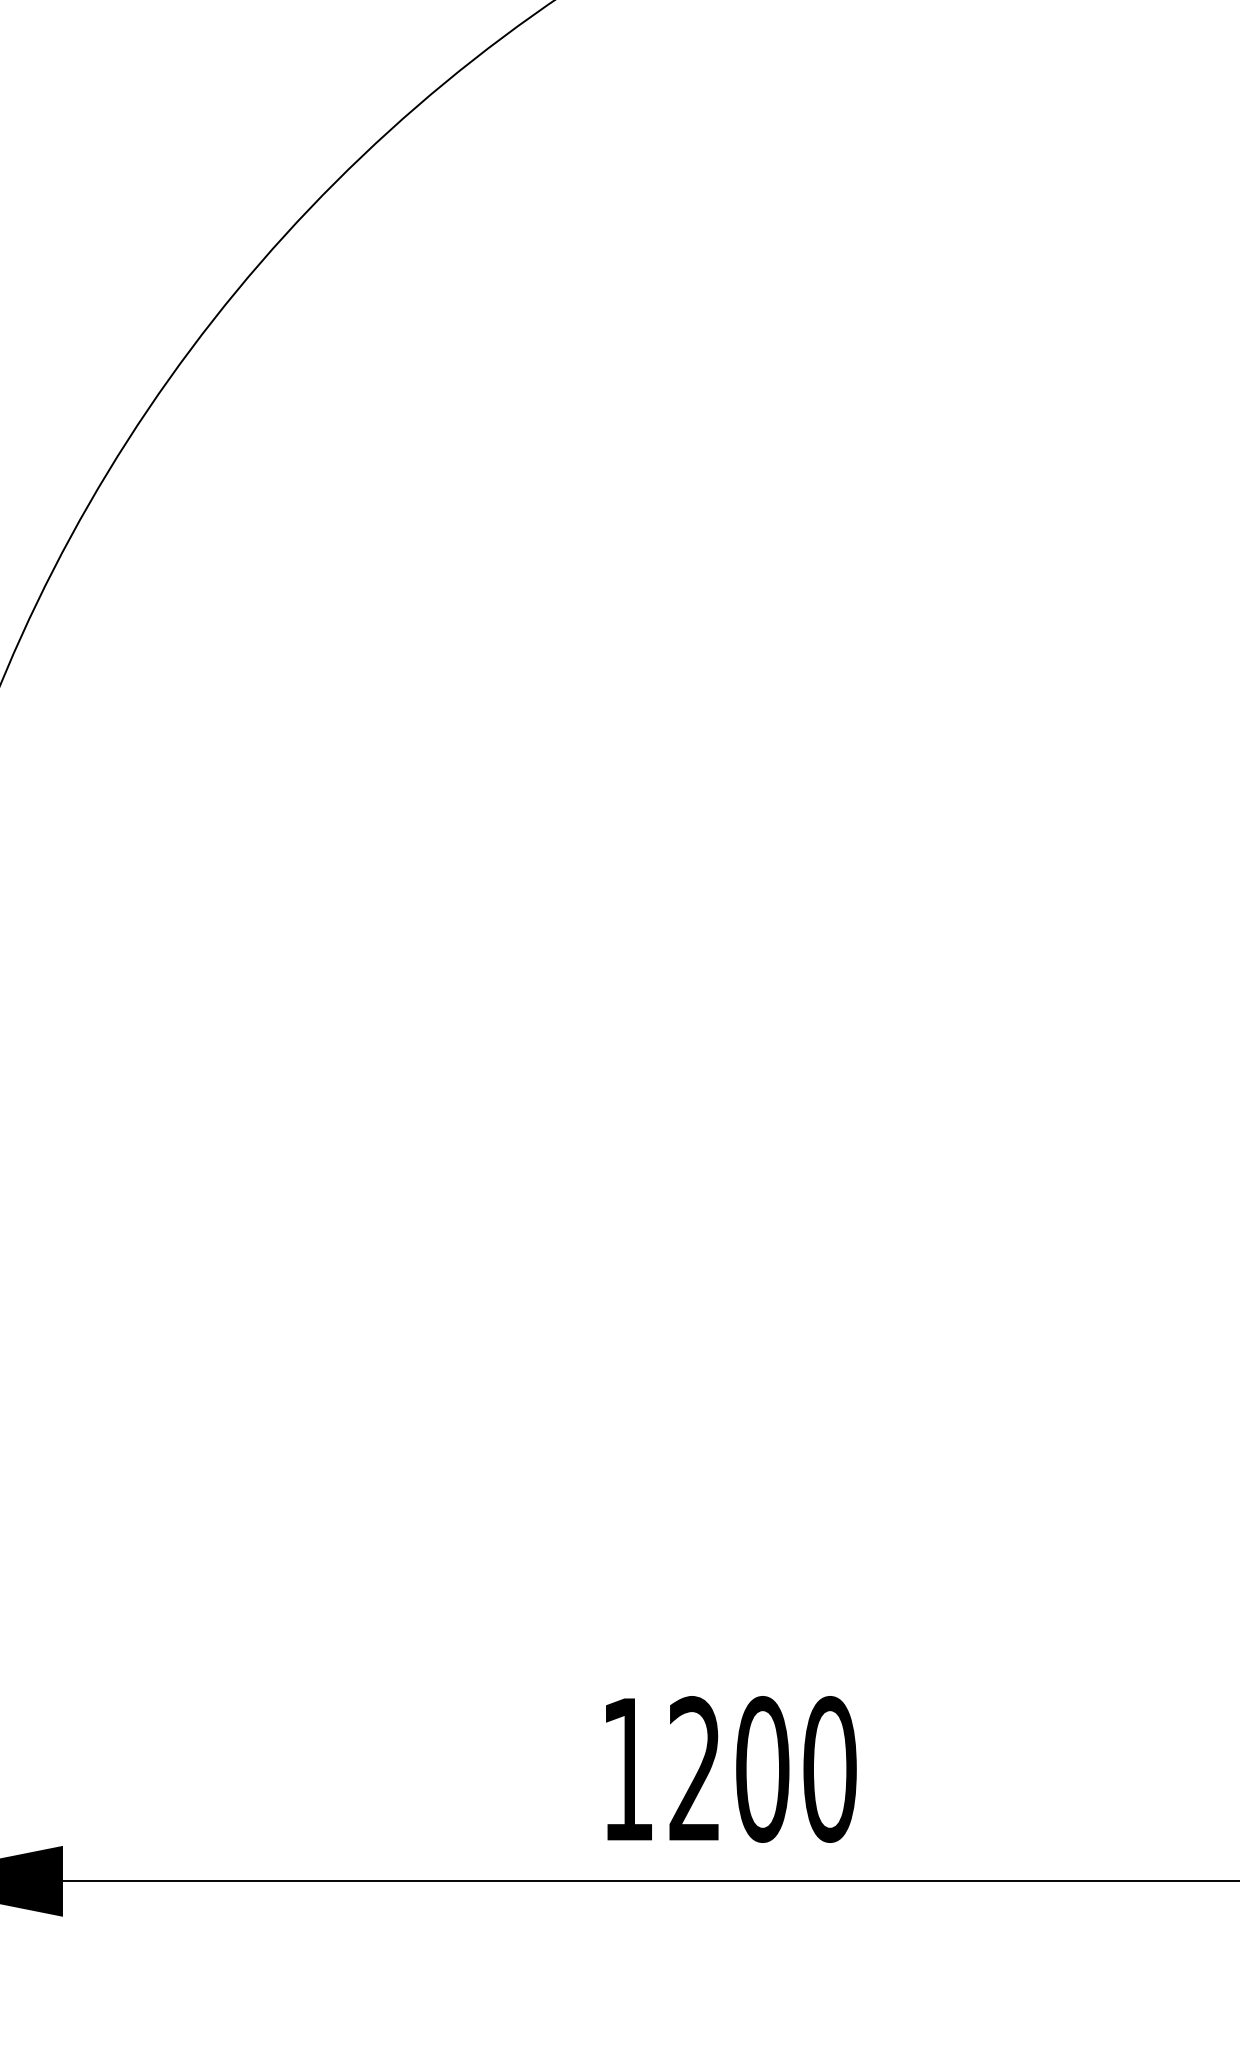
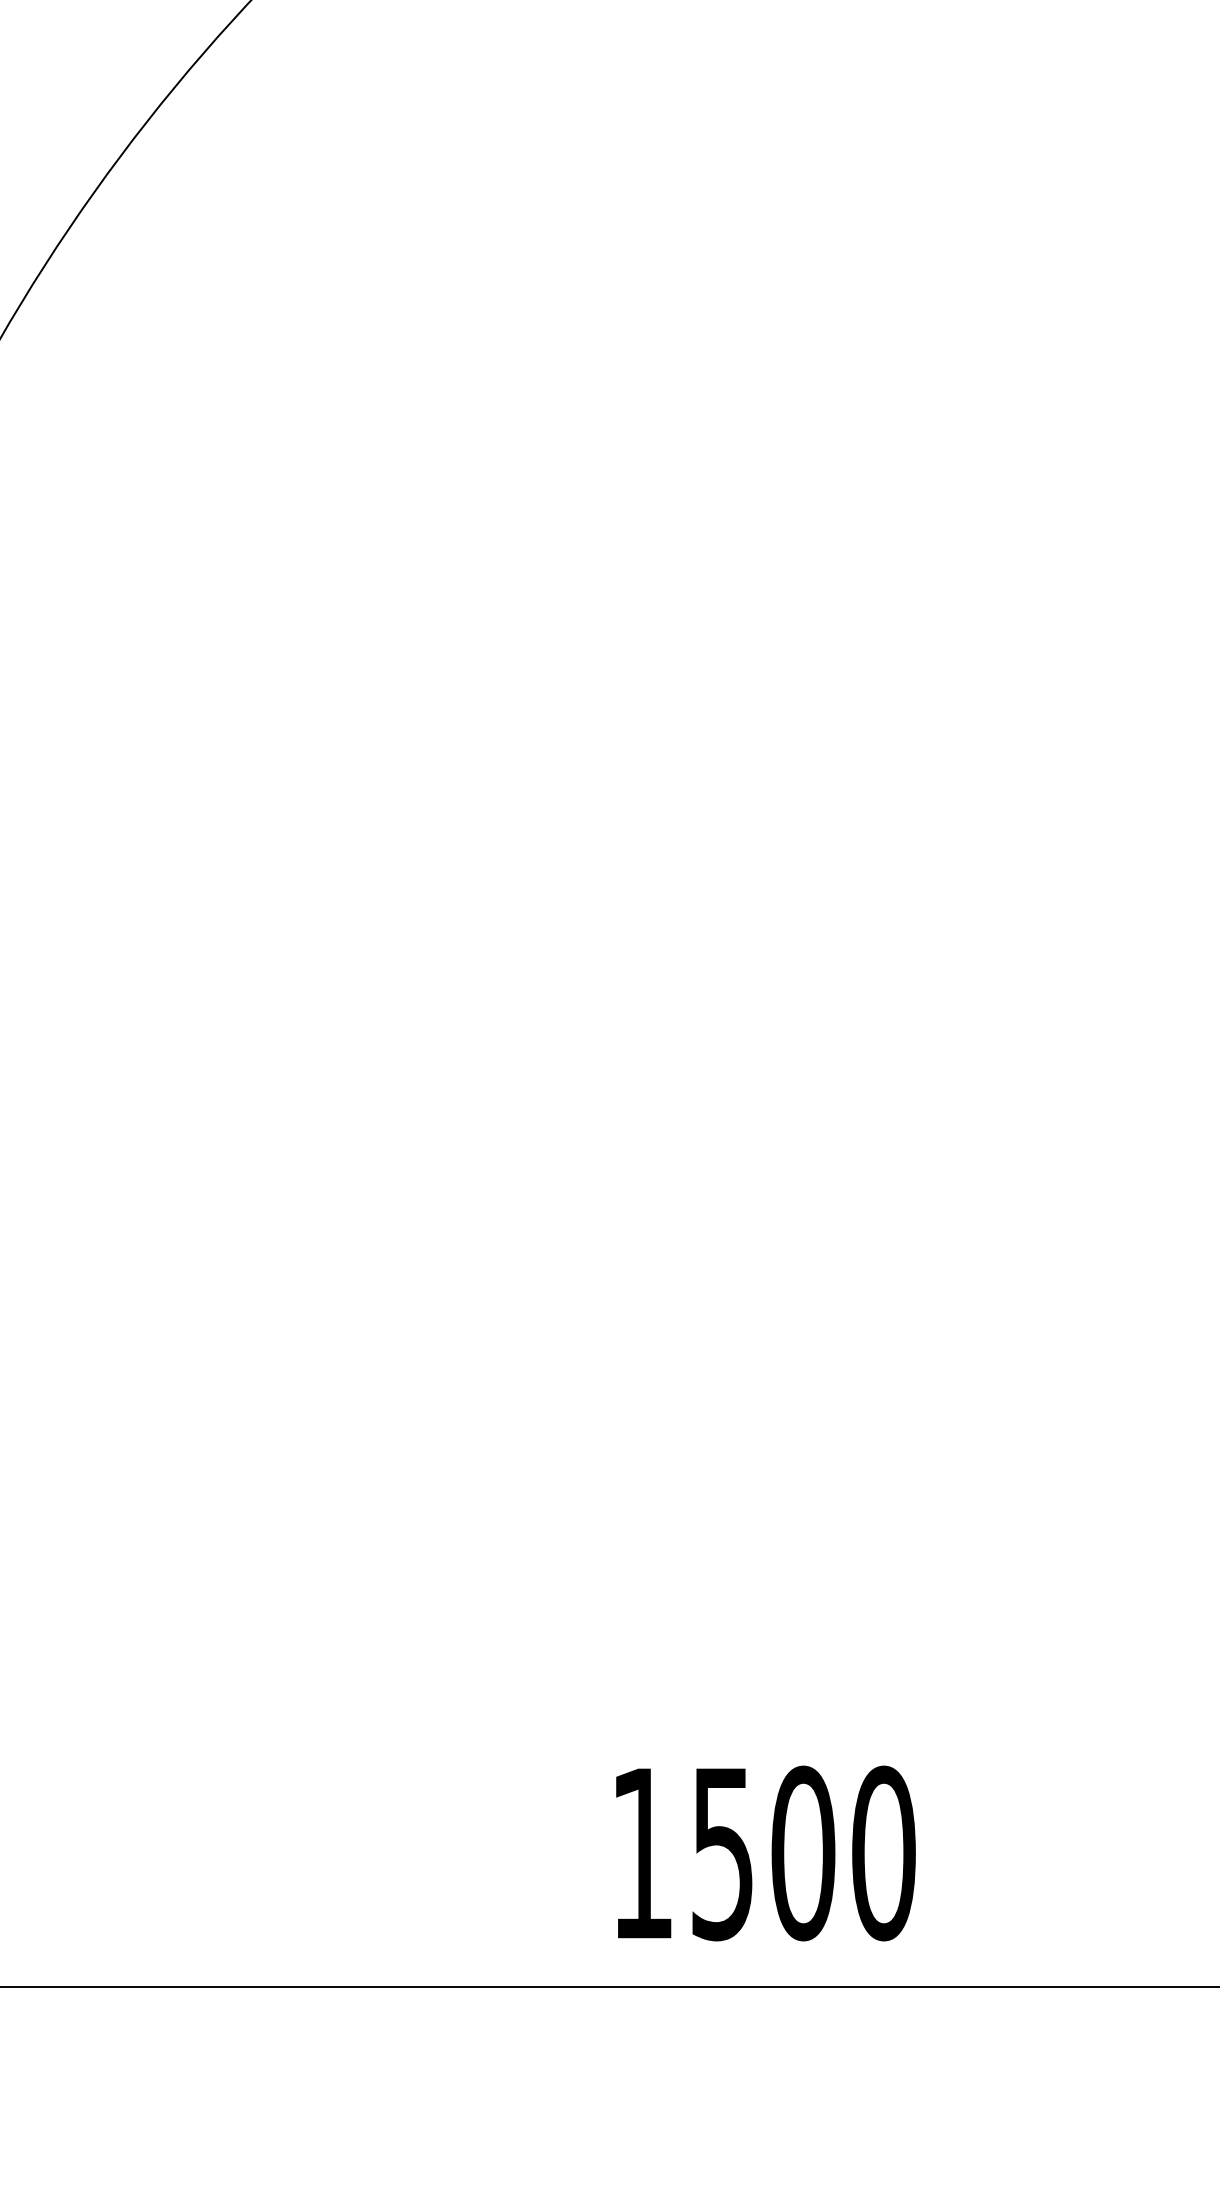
text: (694, 1769) -> (721, 1853), 1200 -> 1500

